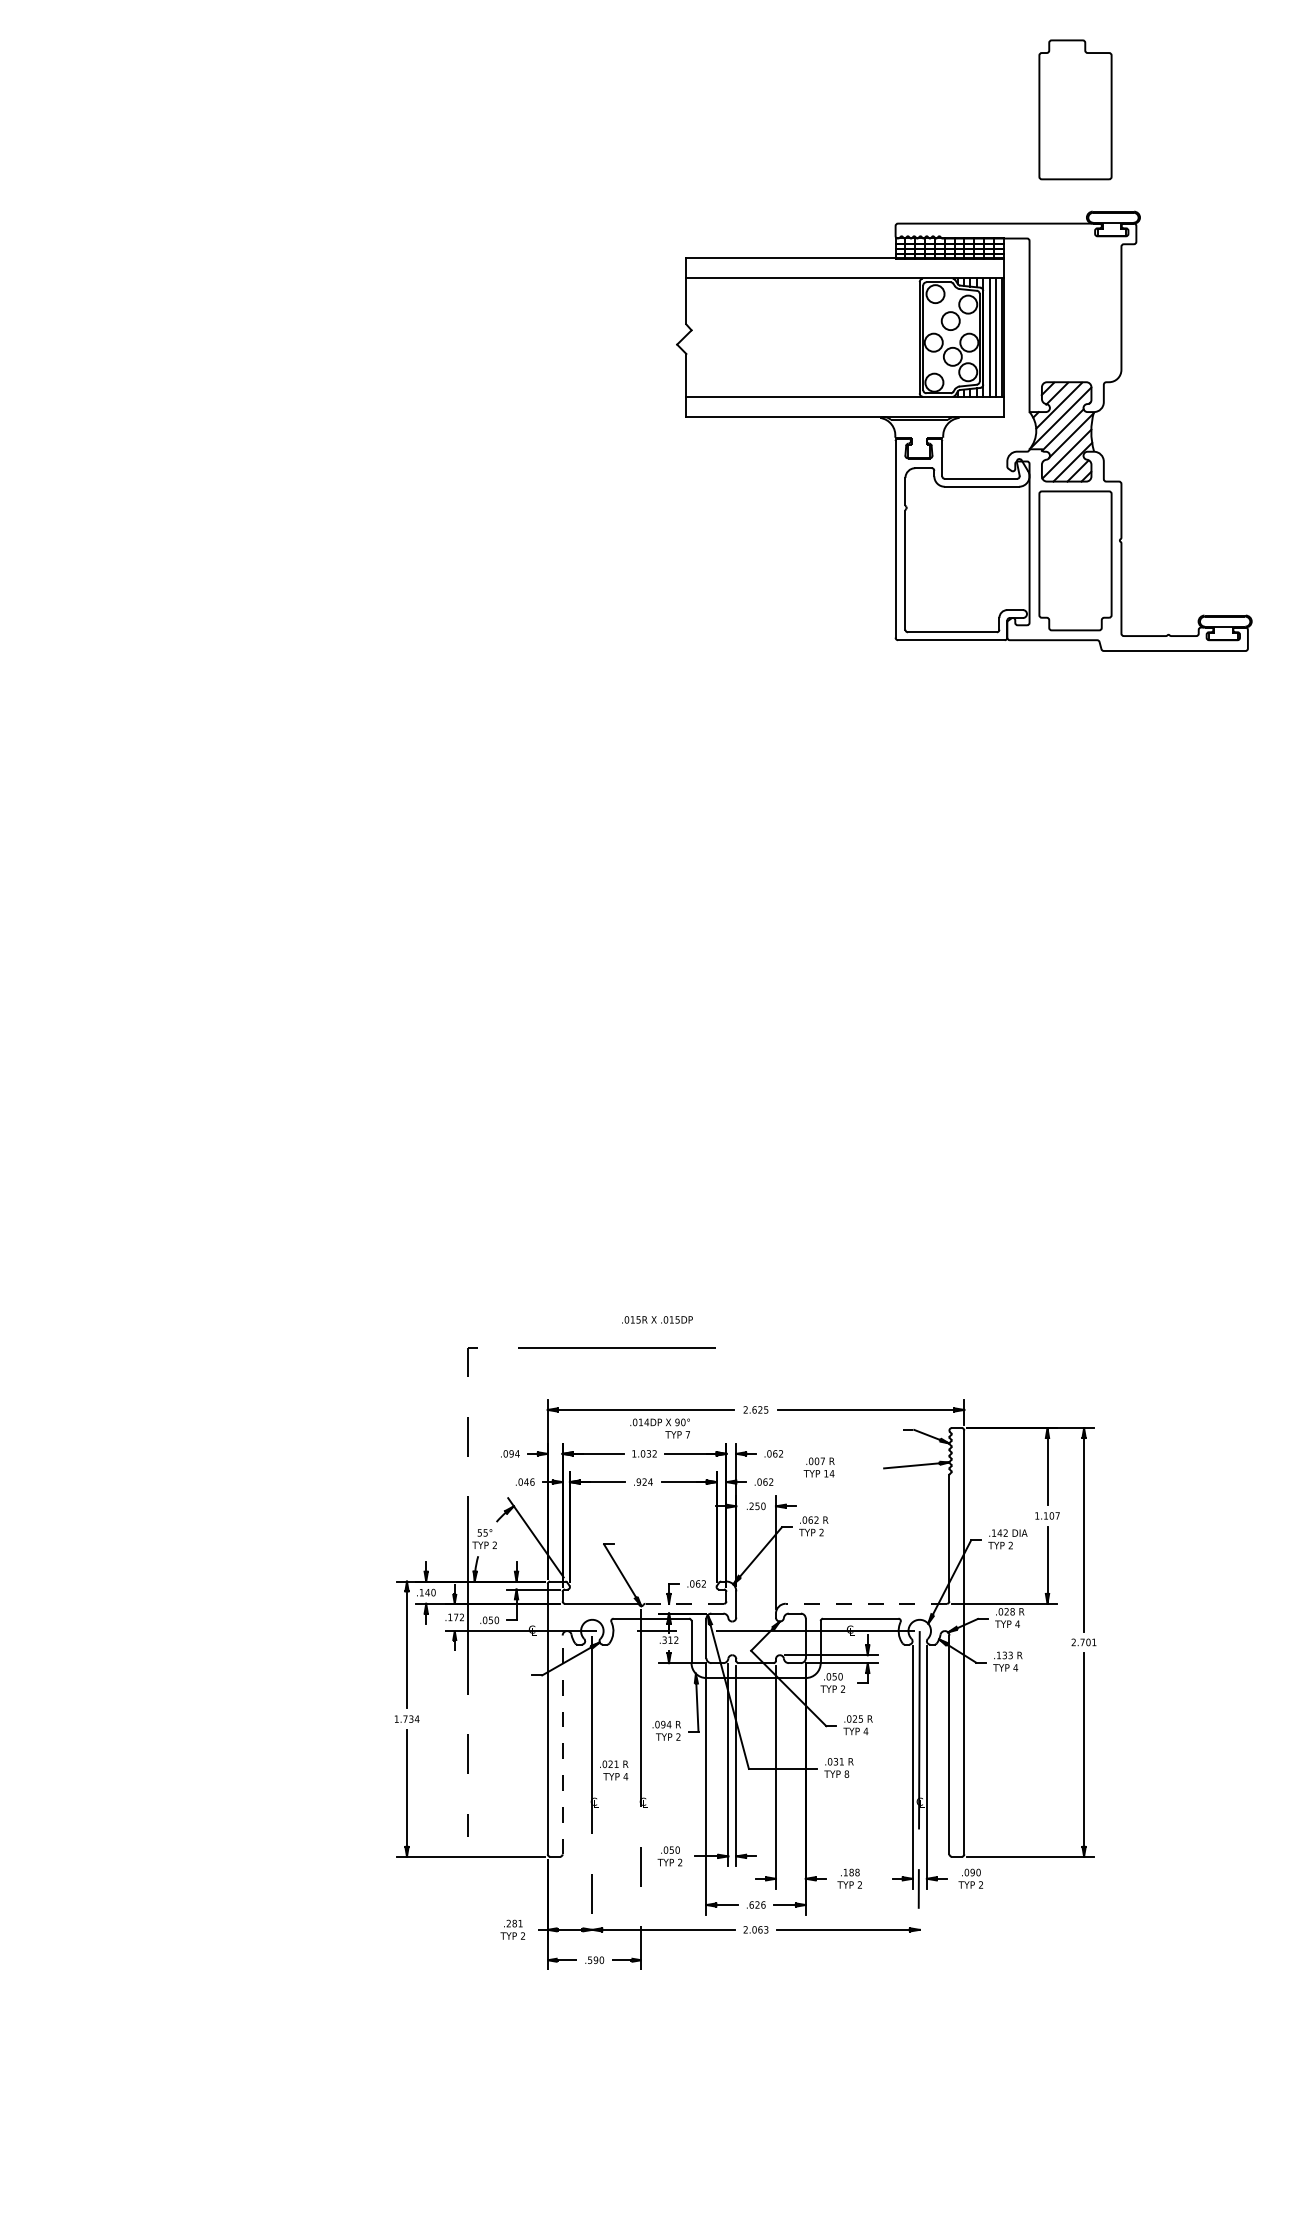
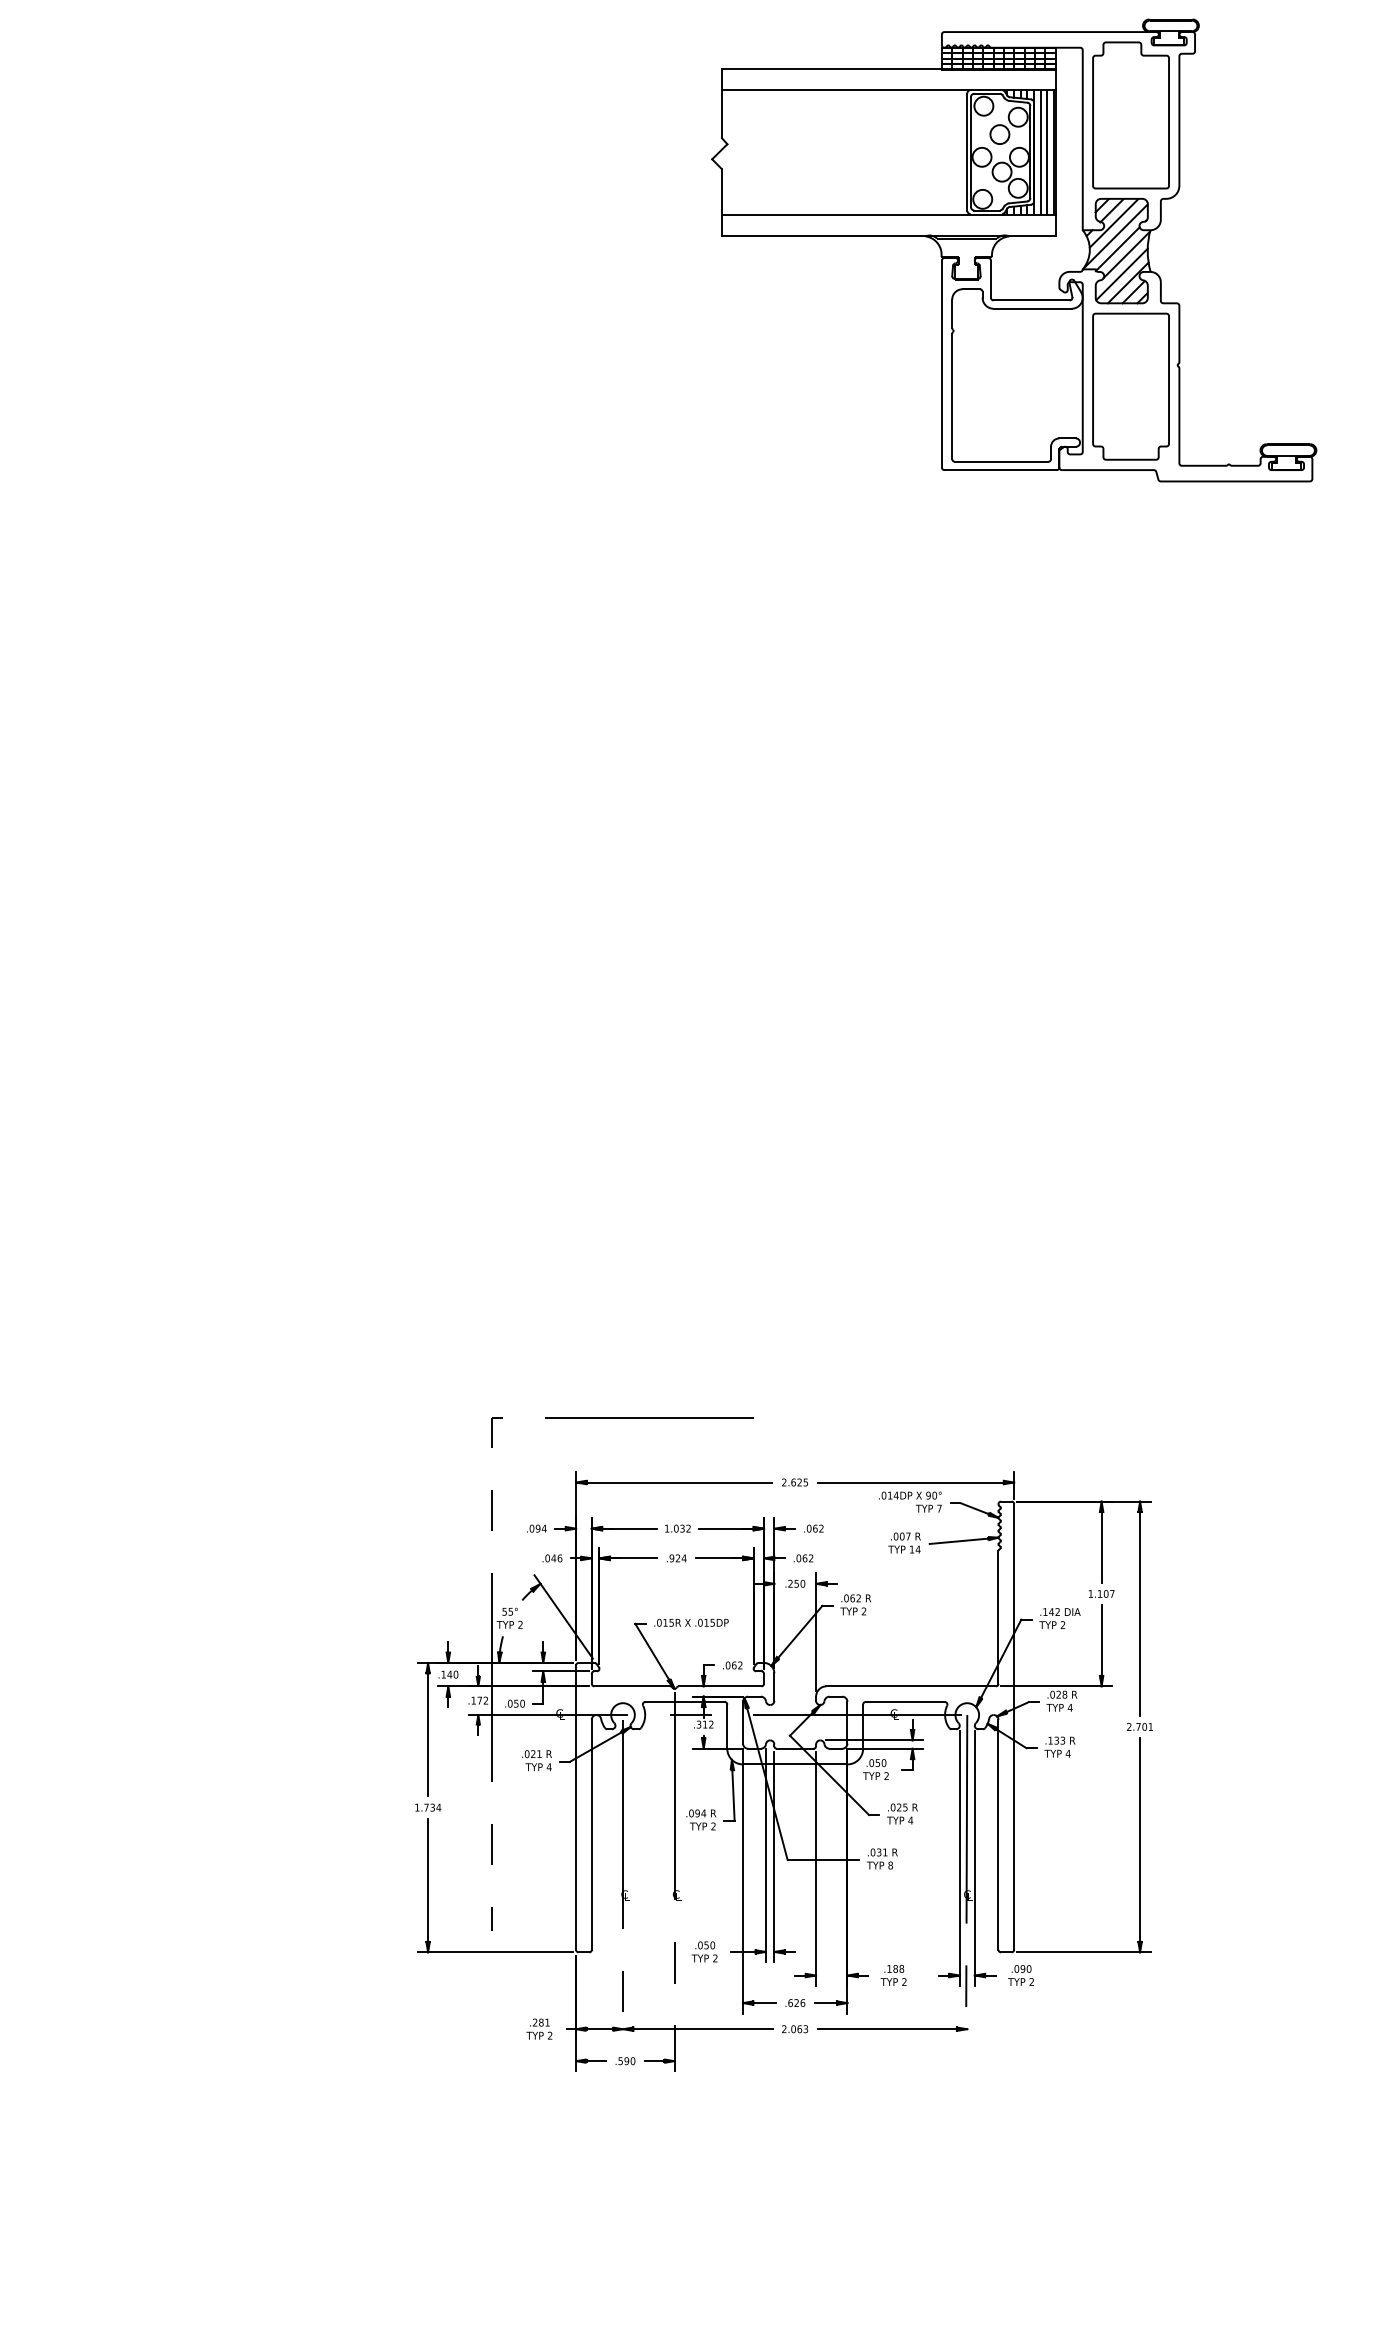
part: (964, 431) -> (1014, 250), moved
text: (657, 1319) -> (691, 1622), moved
text: (660, 1428) -> (910, 1501), moved
text: (819, 1466) -> (904, 1542), moved
line: (684, 1603) -> (719, 1686), dashed -> solid
line: (866, 1603) -> (911, 1686), dashed -> solid
line: (562, 1744) -> (591, 1834), dashed -> solid
text: (613, 1770) -> (536, 1760), moved

